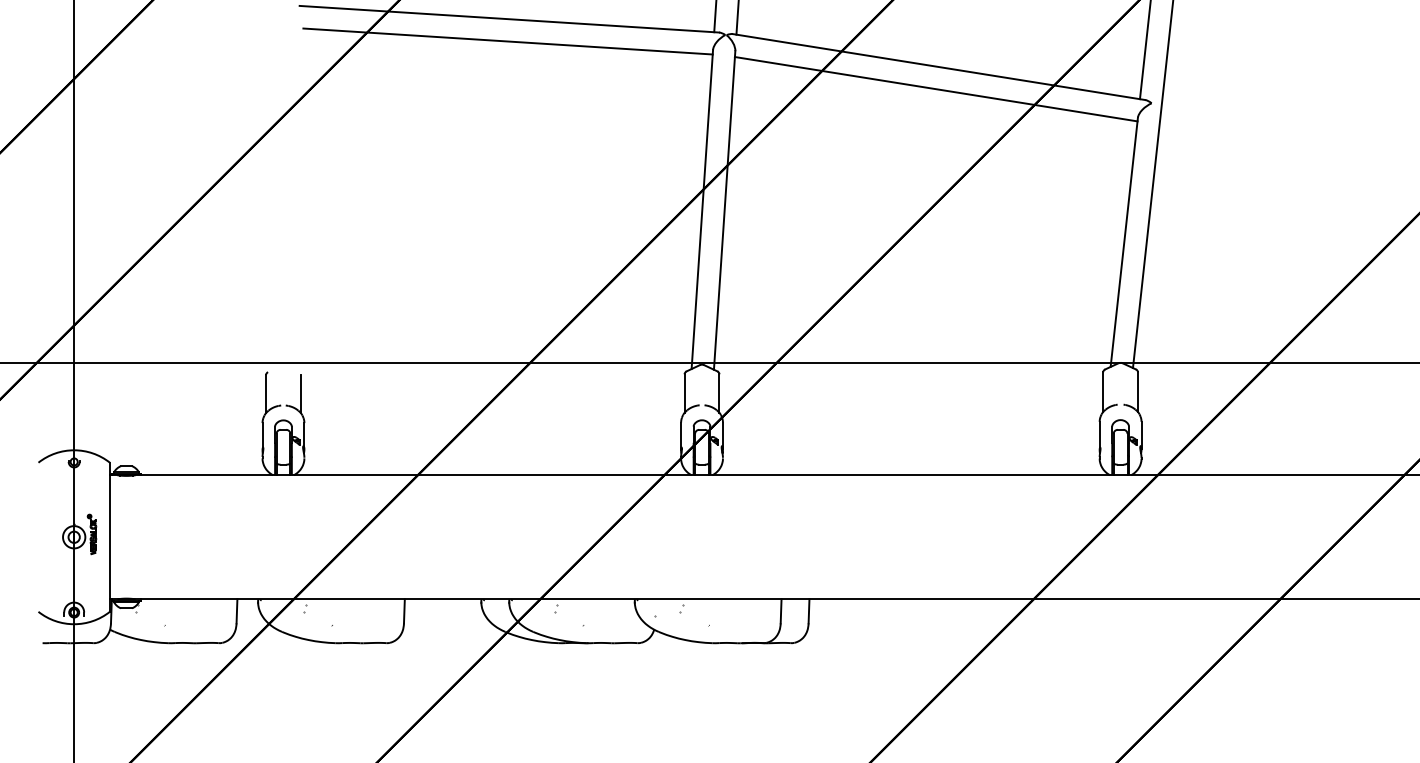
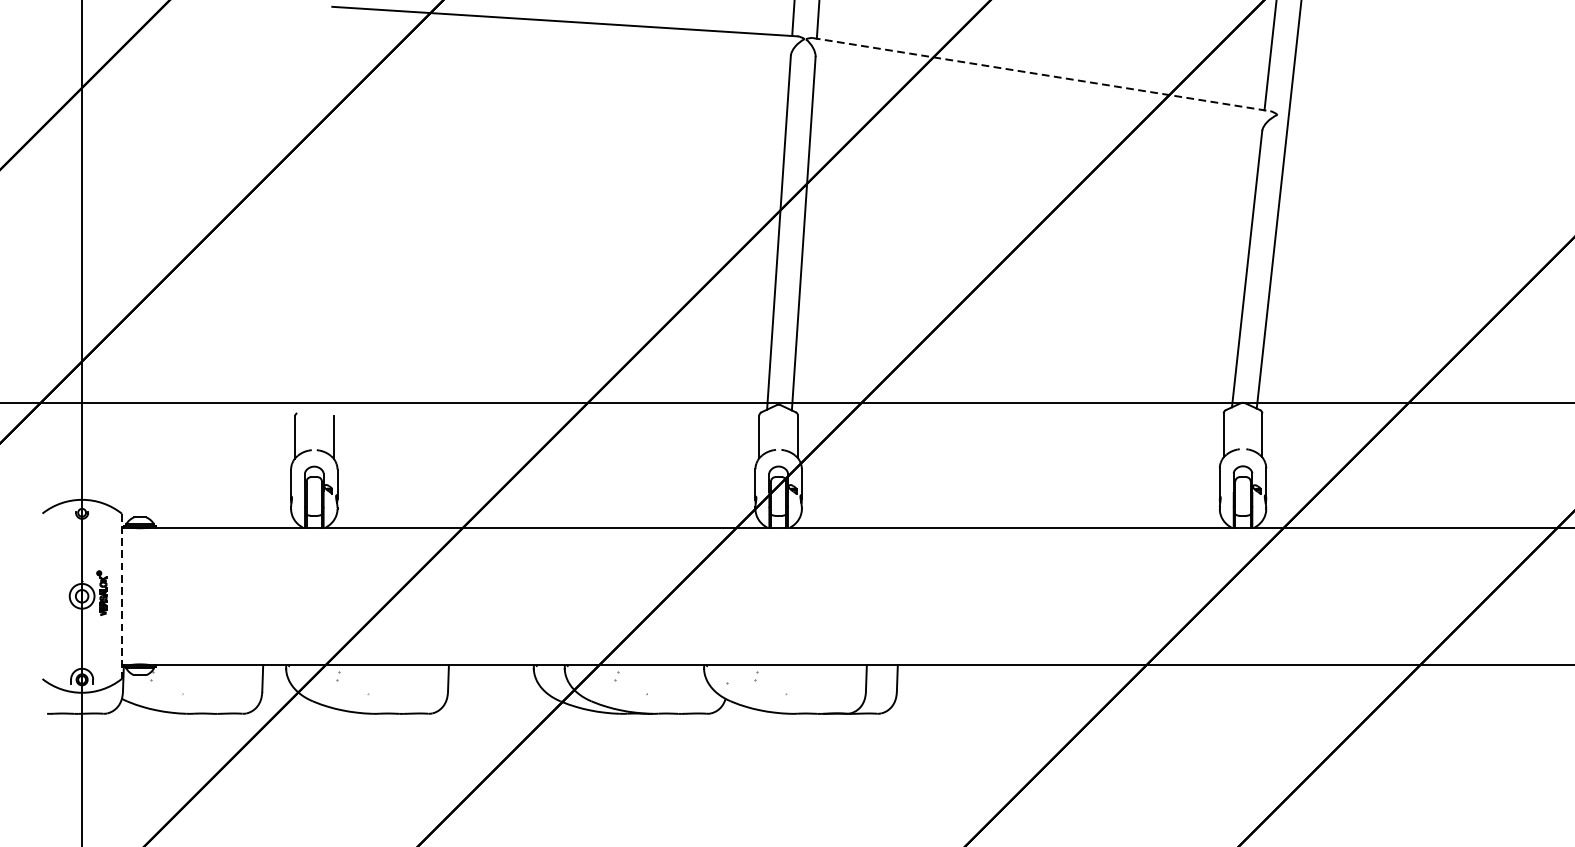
line: (507, 41) -> (562, 46), removed
line: (939, 67) -> (1042, 75), solid -> dashed
line: (935, 89) -> (1037, 99), removed
line: (109, 537) -> (121, 596), solid -> dashed

